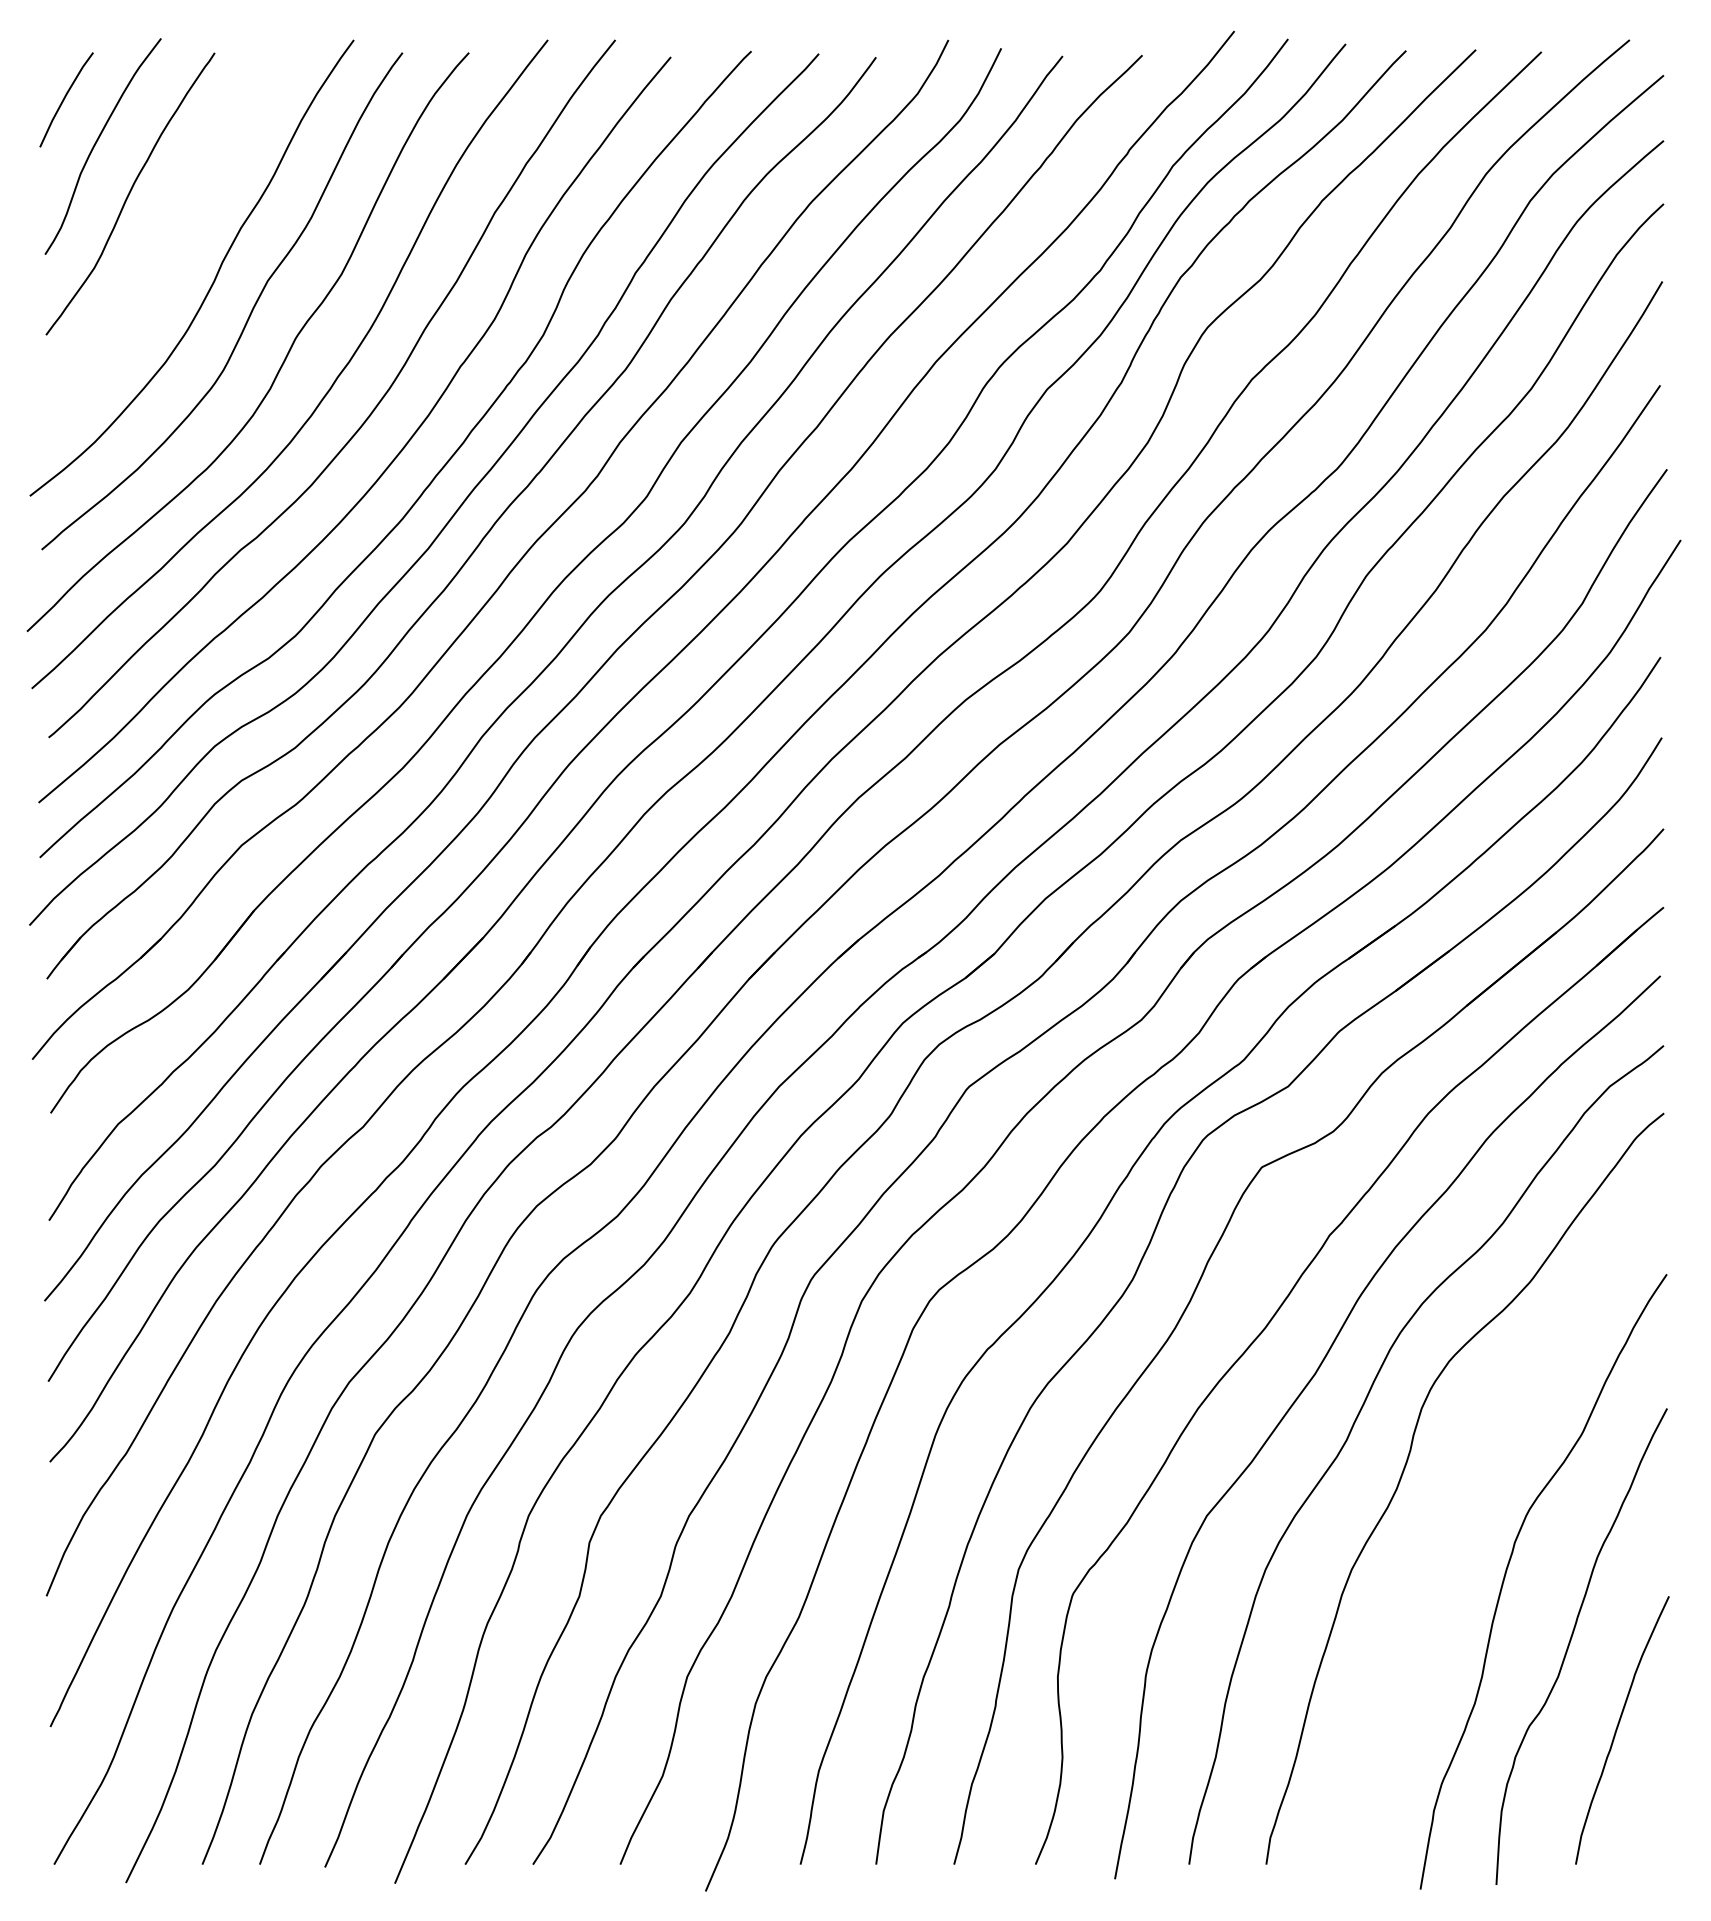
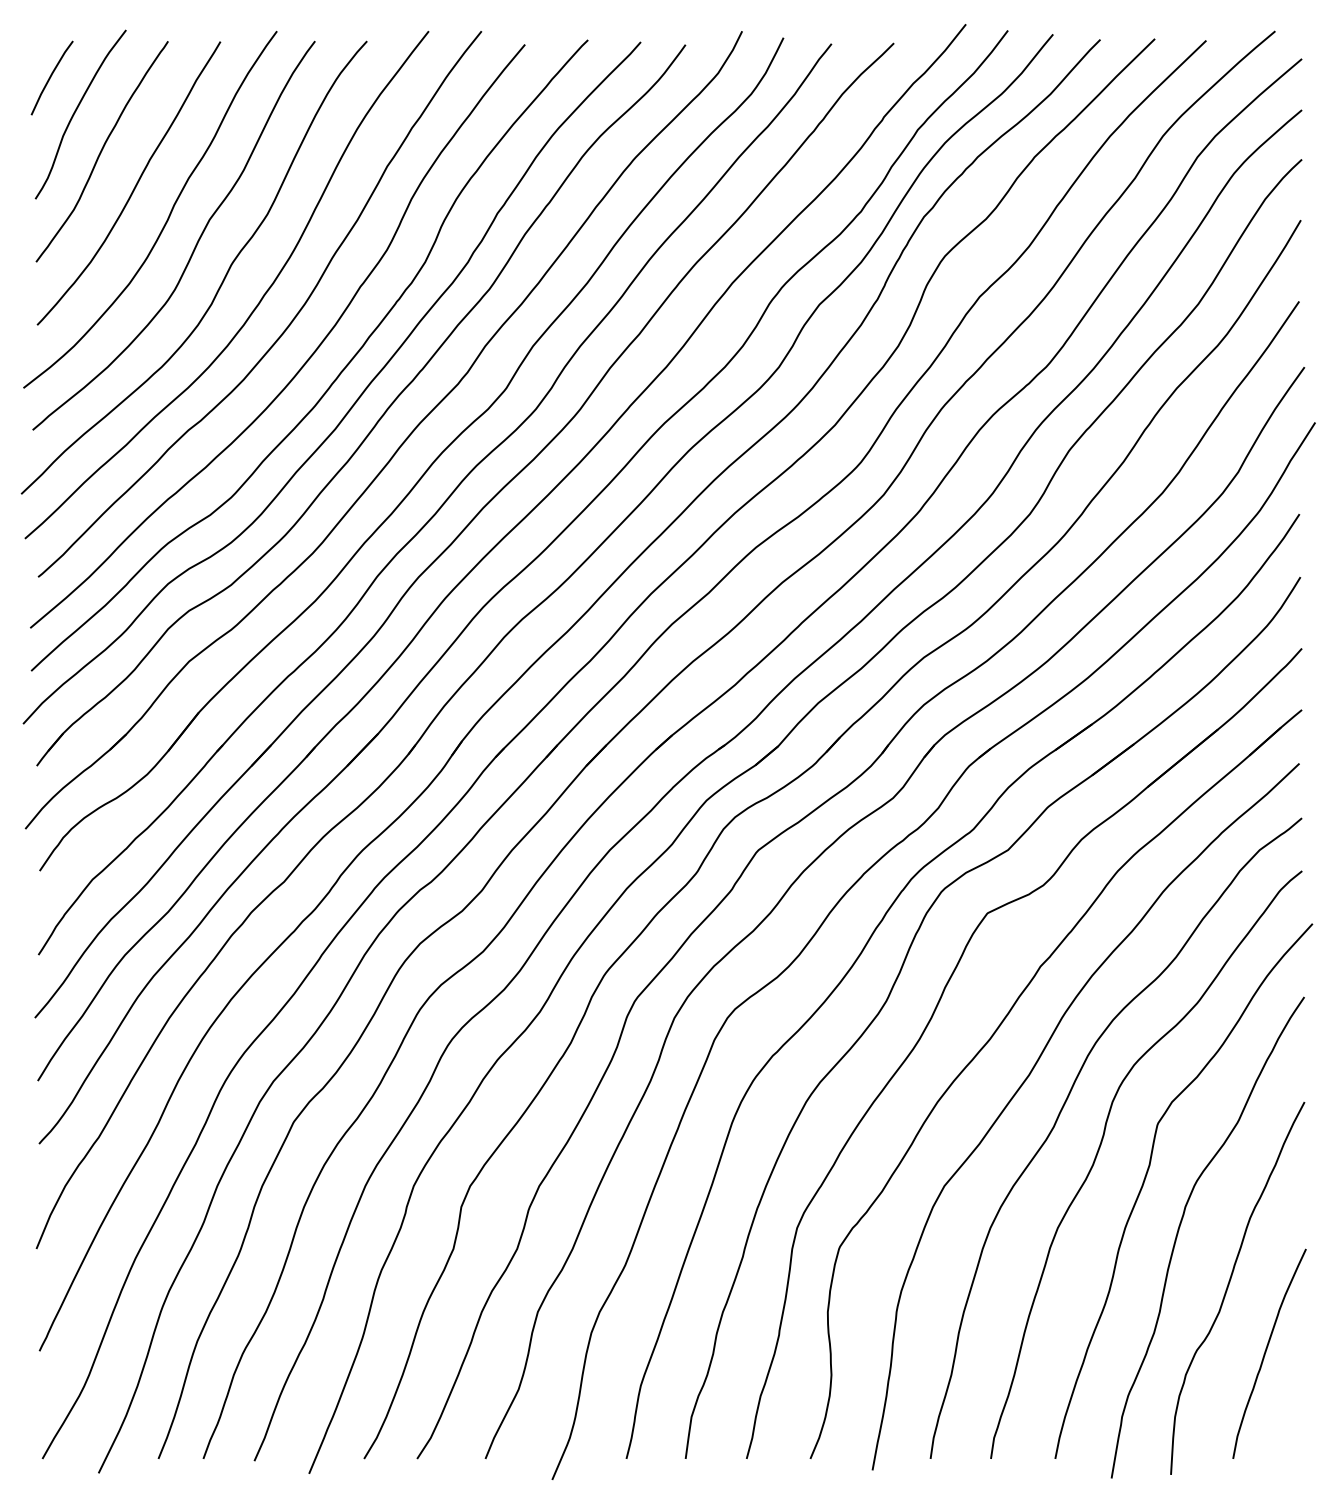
curve: (171, 238) -> (134, 186), added
curve: (1465, 1504) -> (1146, 1177), added

